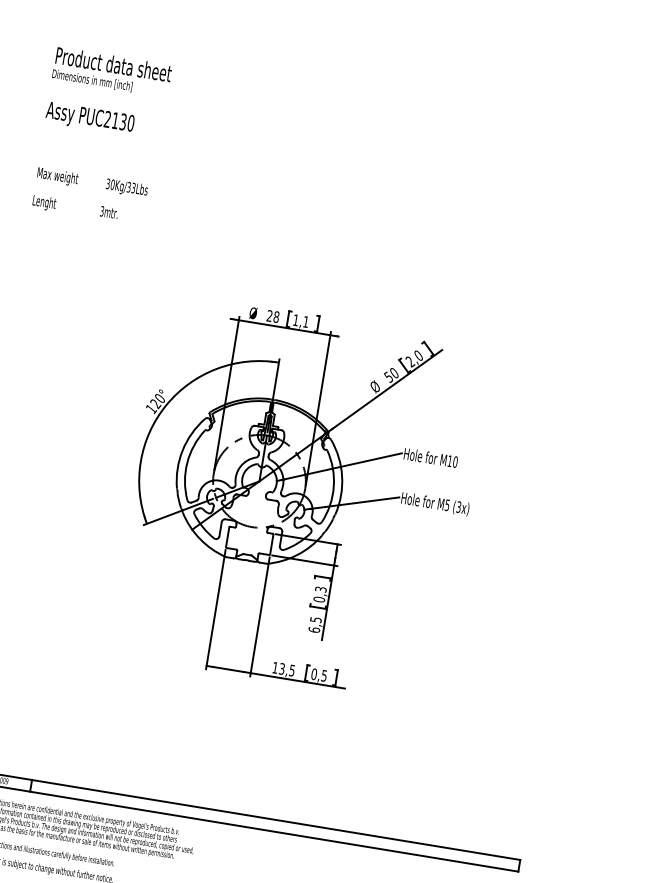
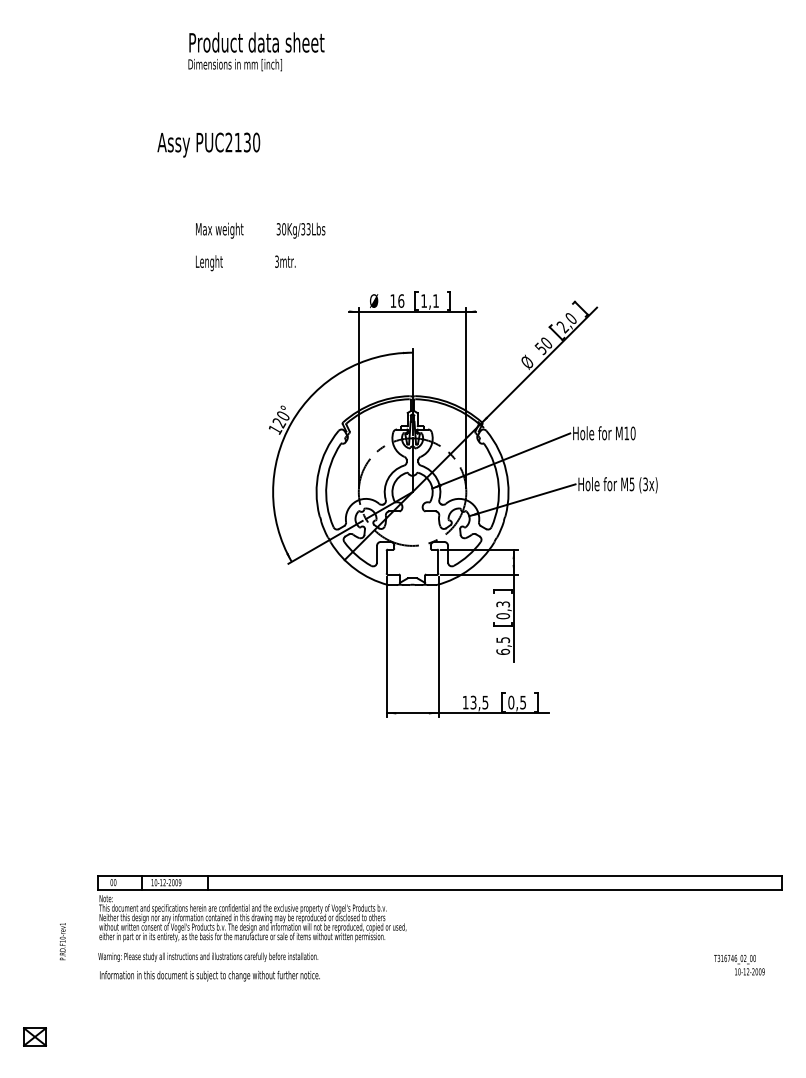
text: (112, 72) -> (256, 51), moved
text: (89, 118) -> (208, 144), moved
text: (90, 196) -> (260, 246), moved
text: (273, 316) -> (397, 300), 28 -> 16

